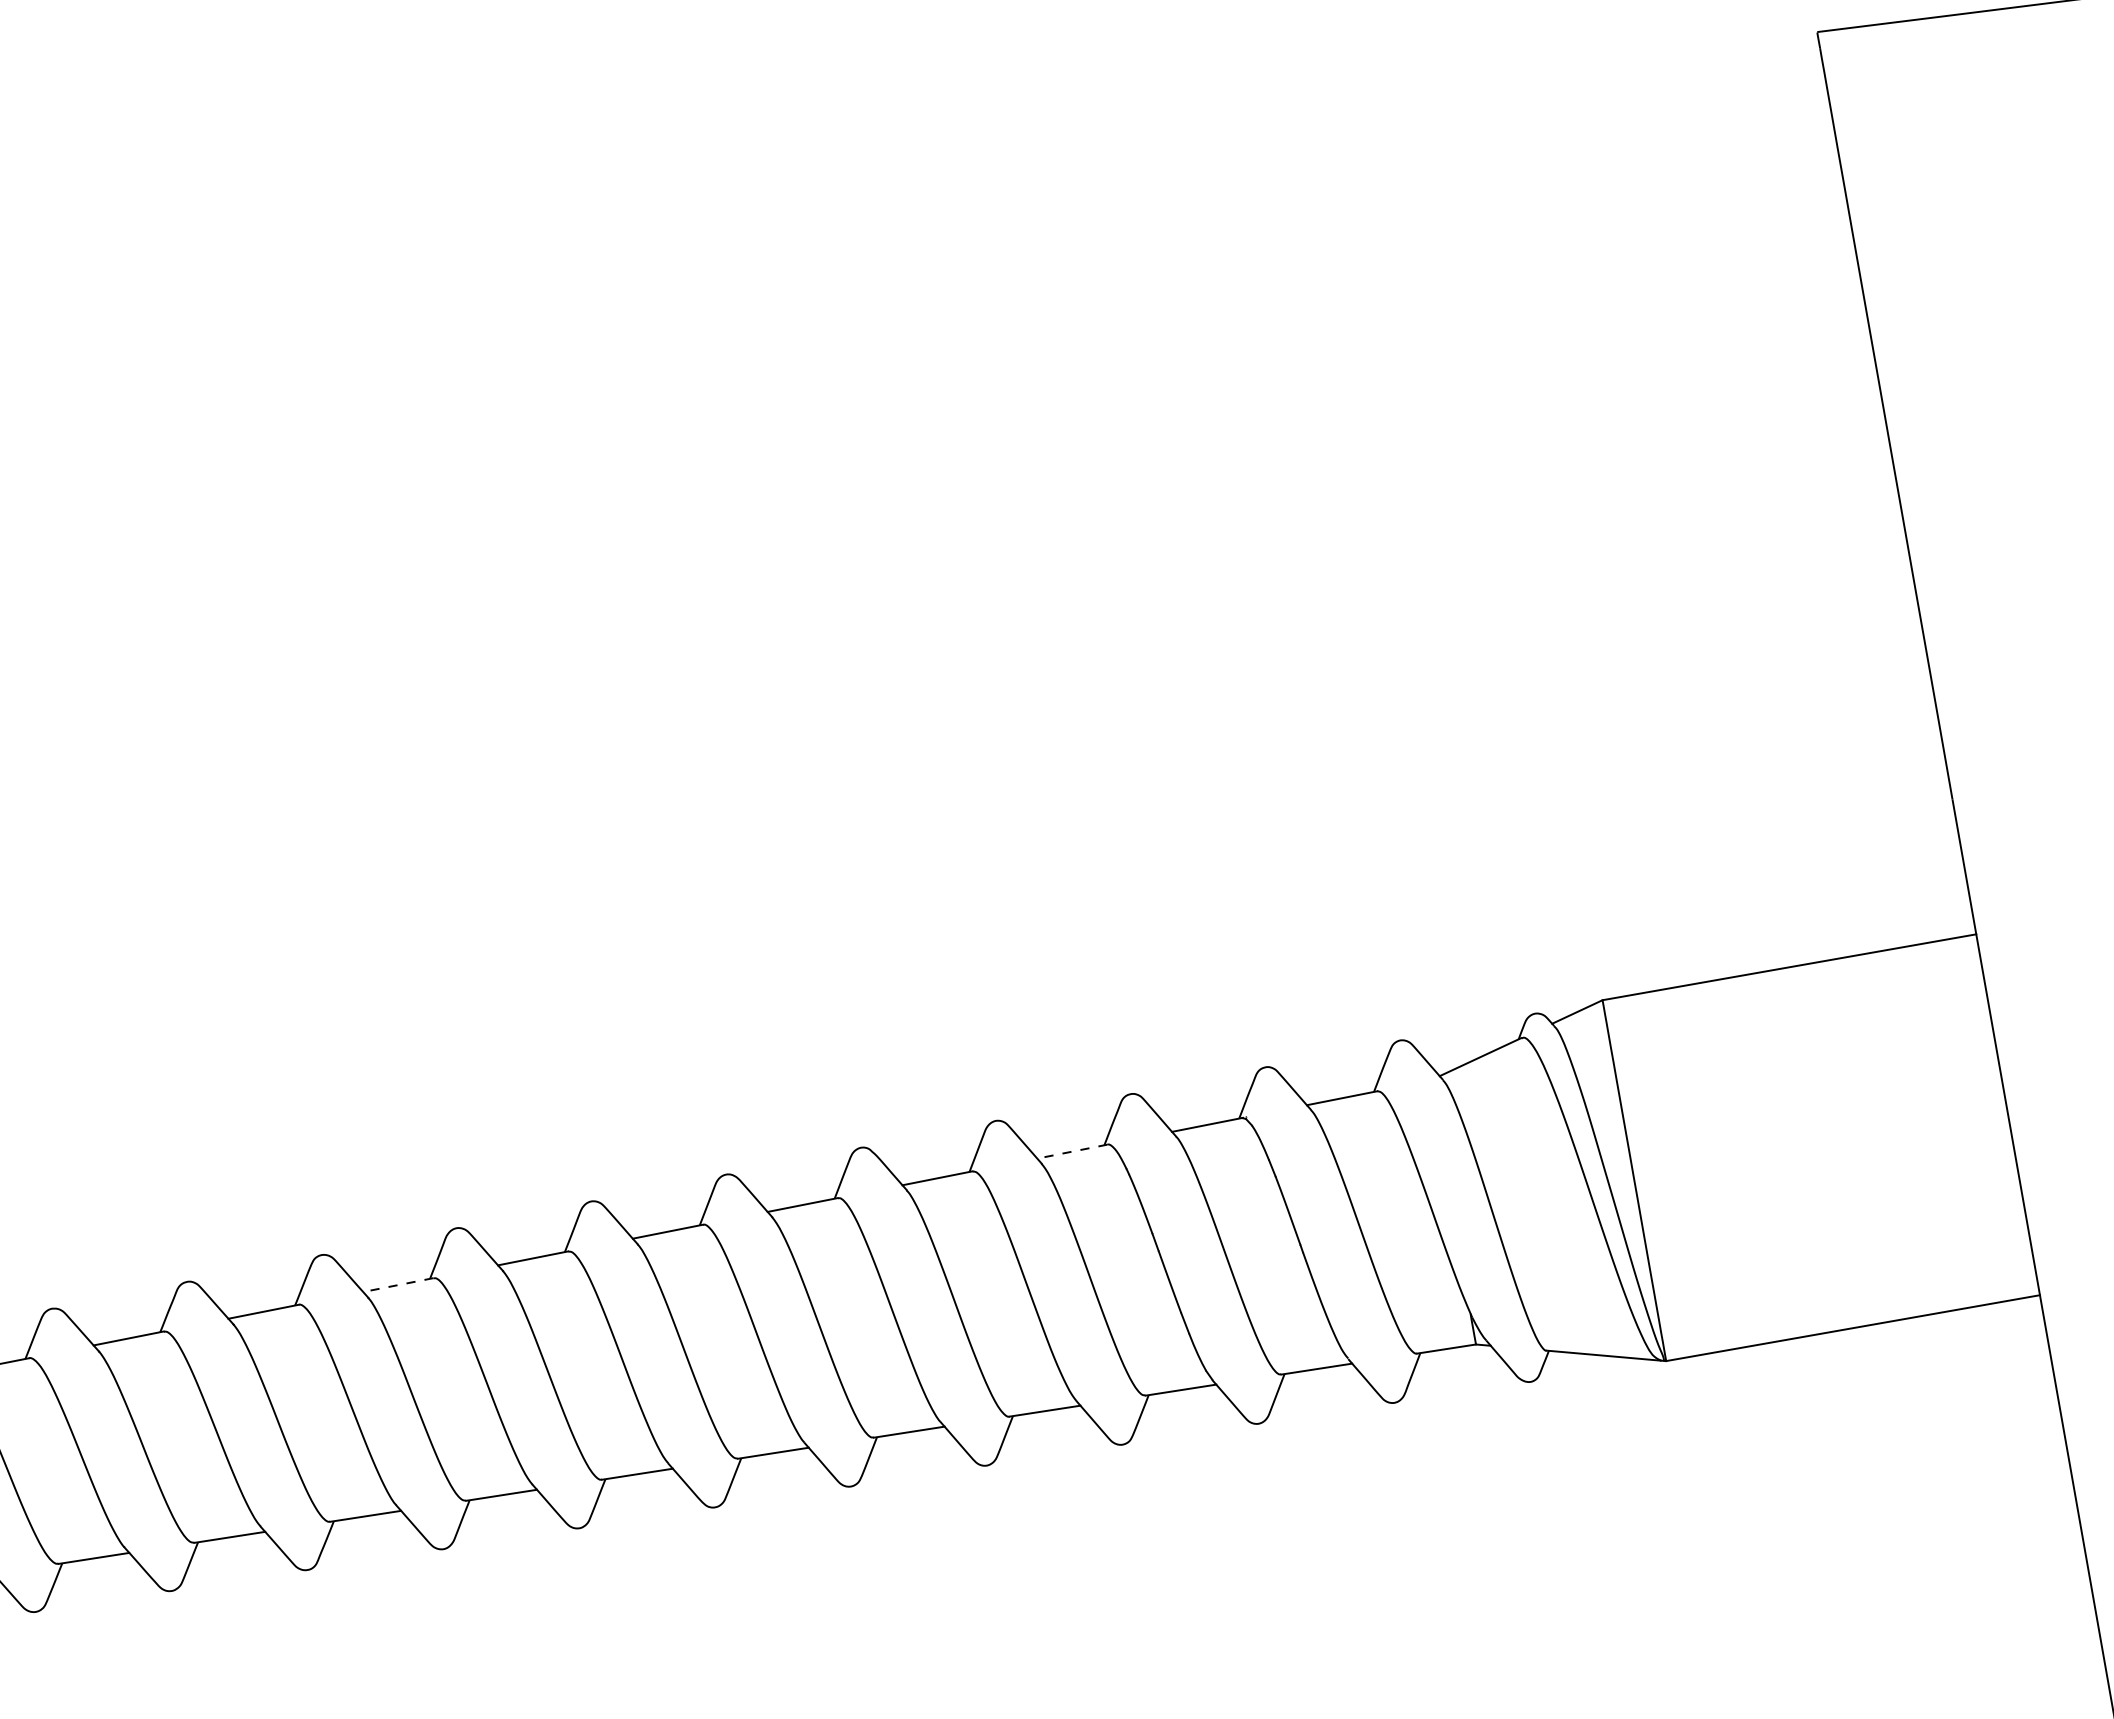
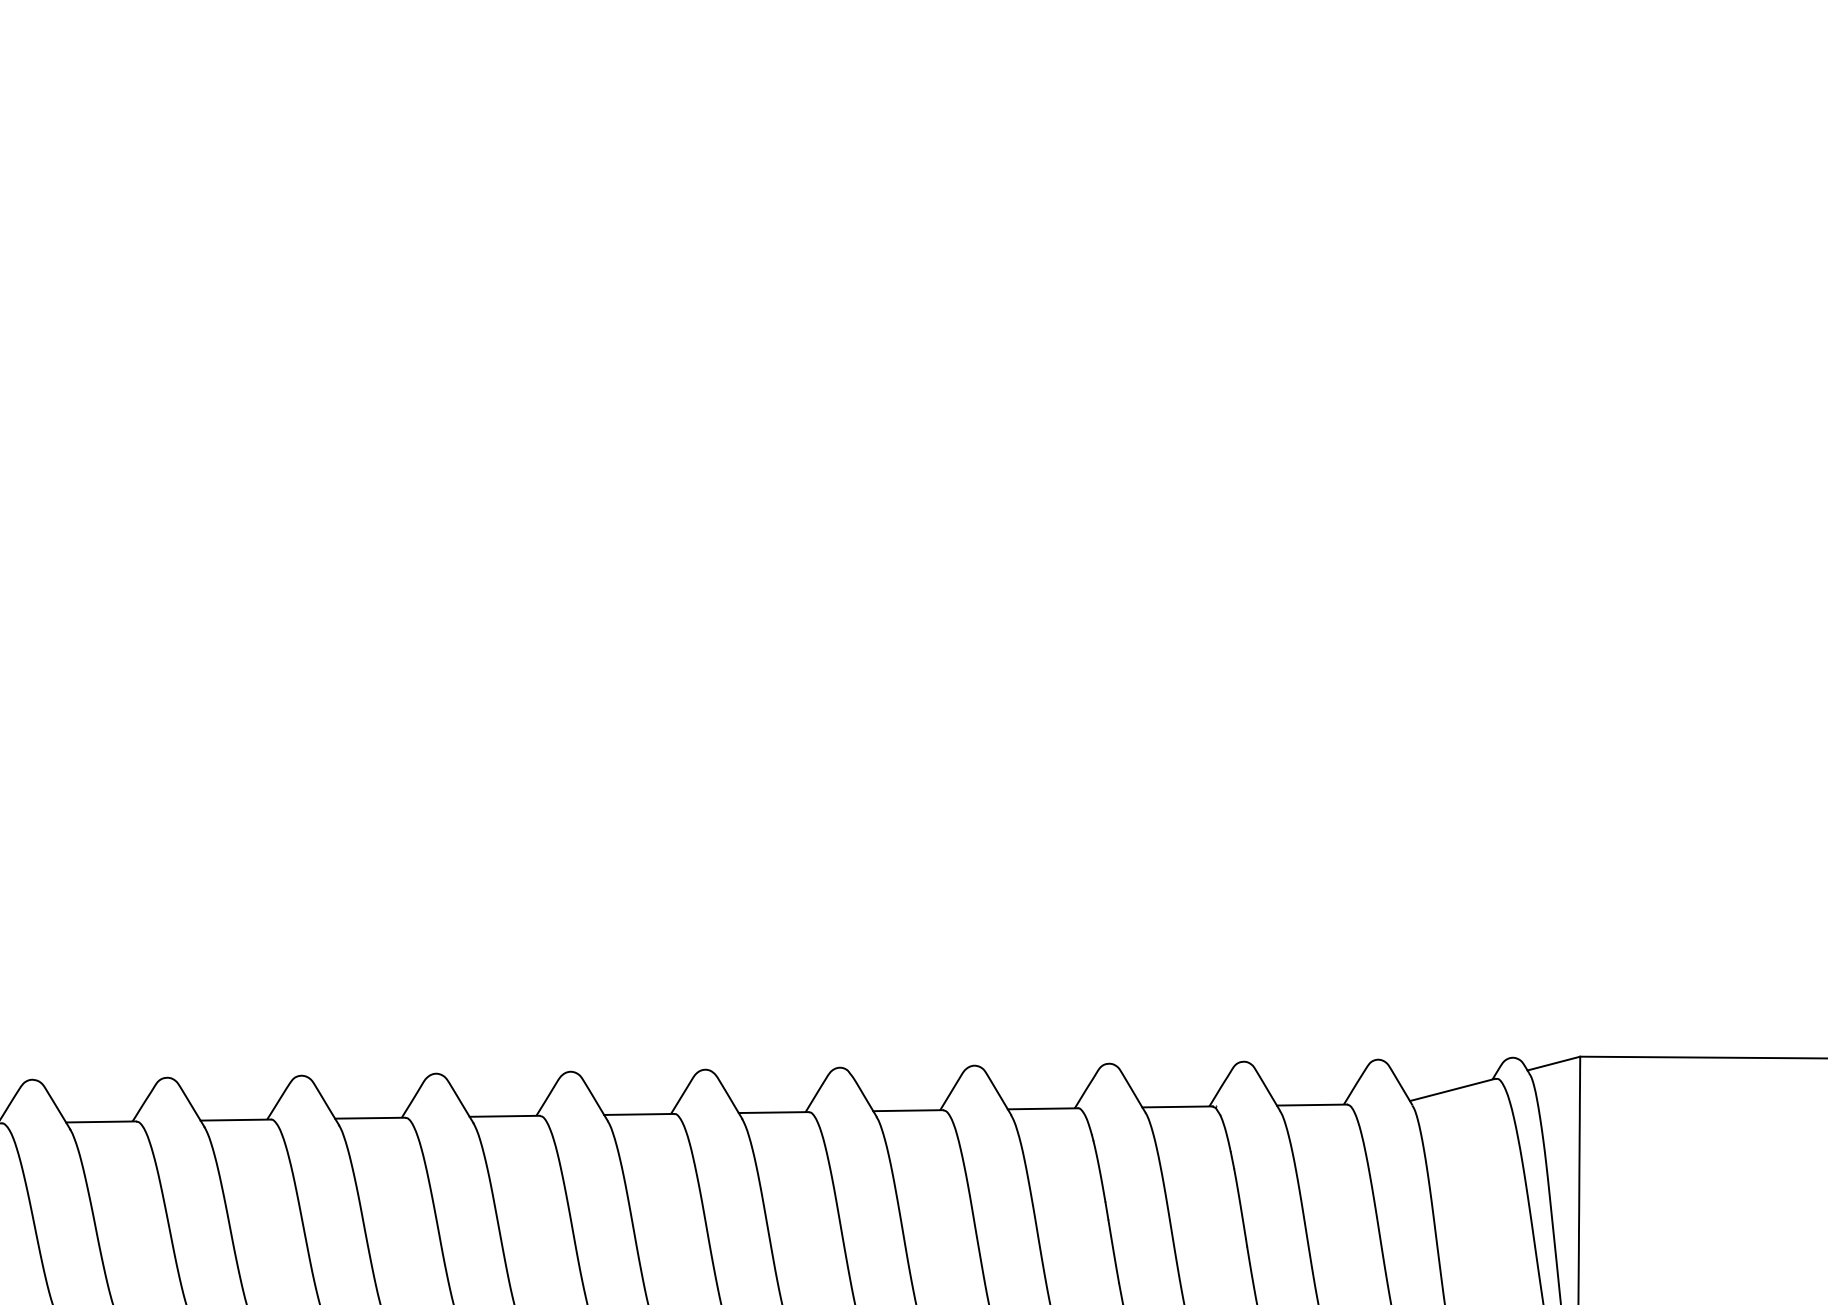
line: (1072, 1151) -> (1043, 1108), dashed -> solid
line: (398, 1285) -> (370, 1118), dashed -> solid

